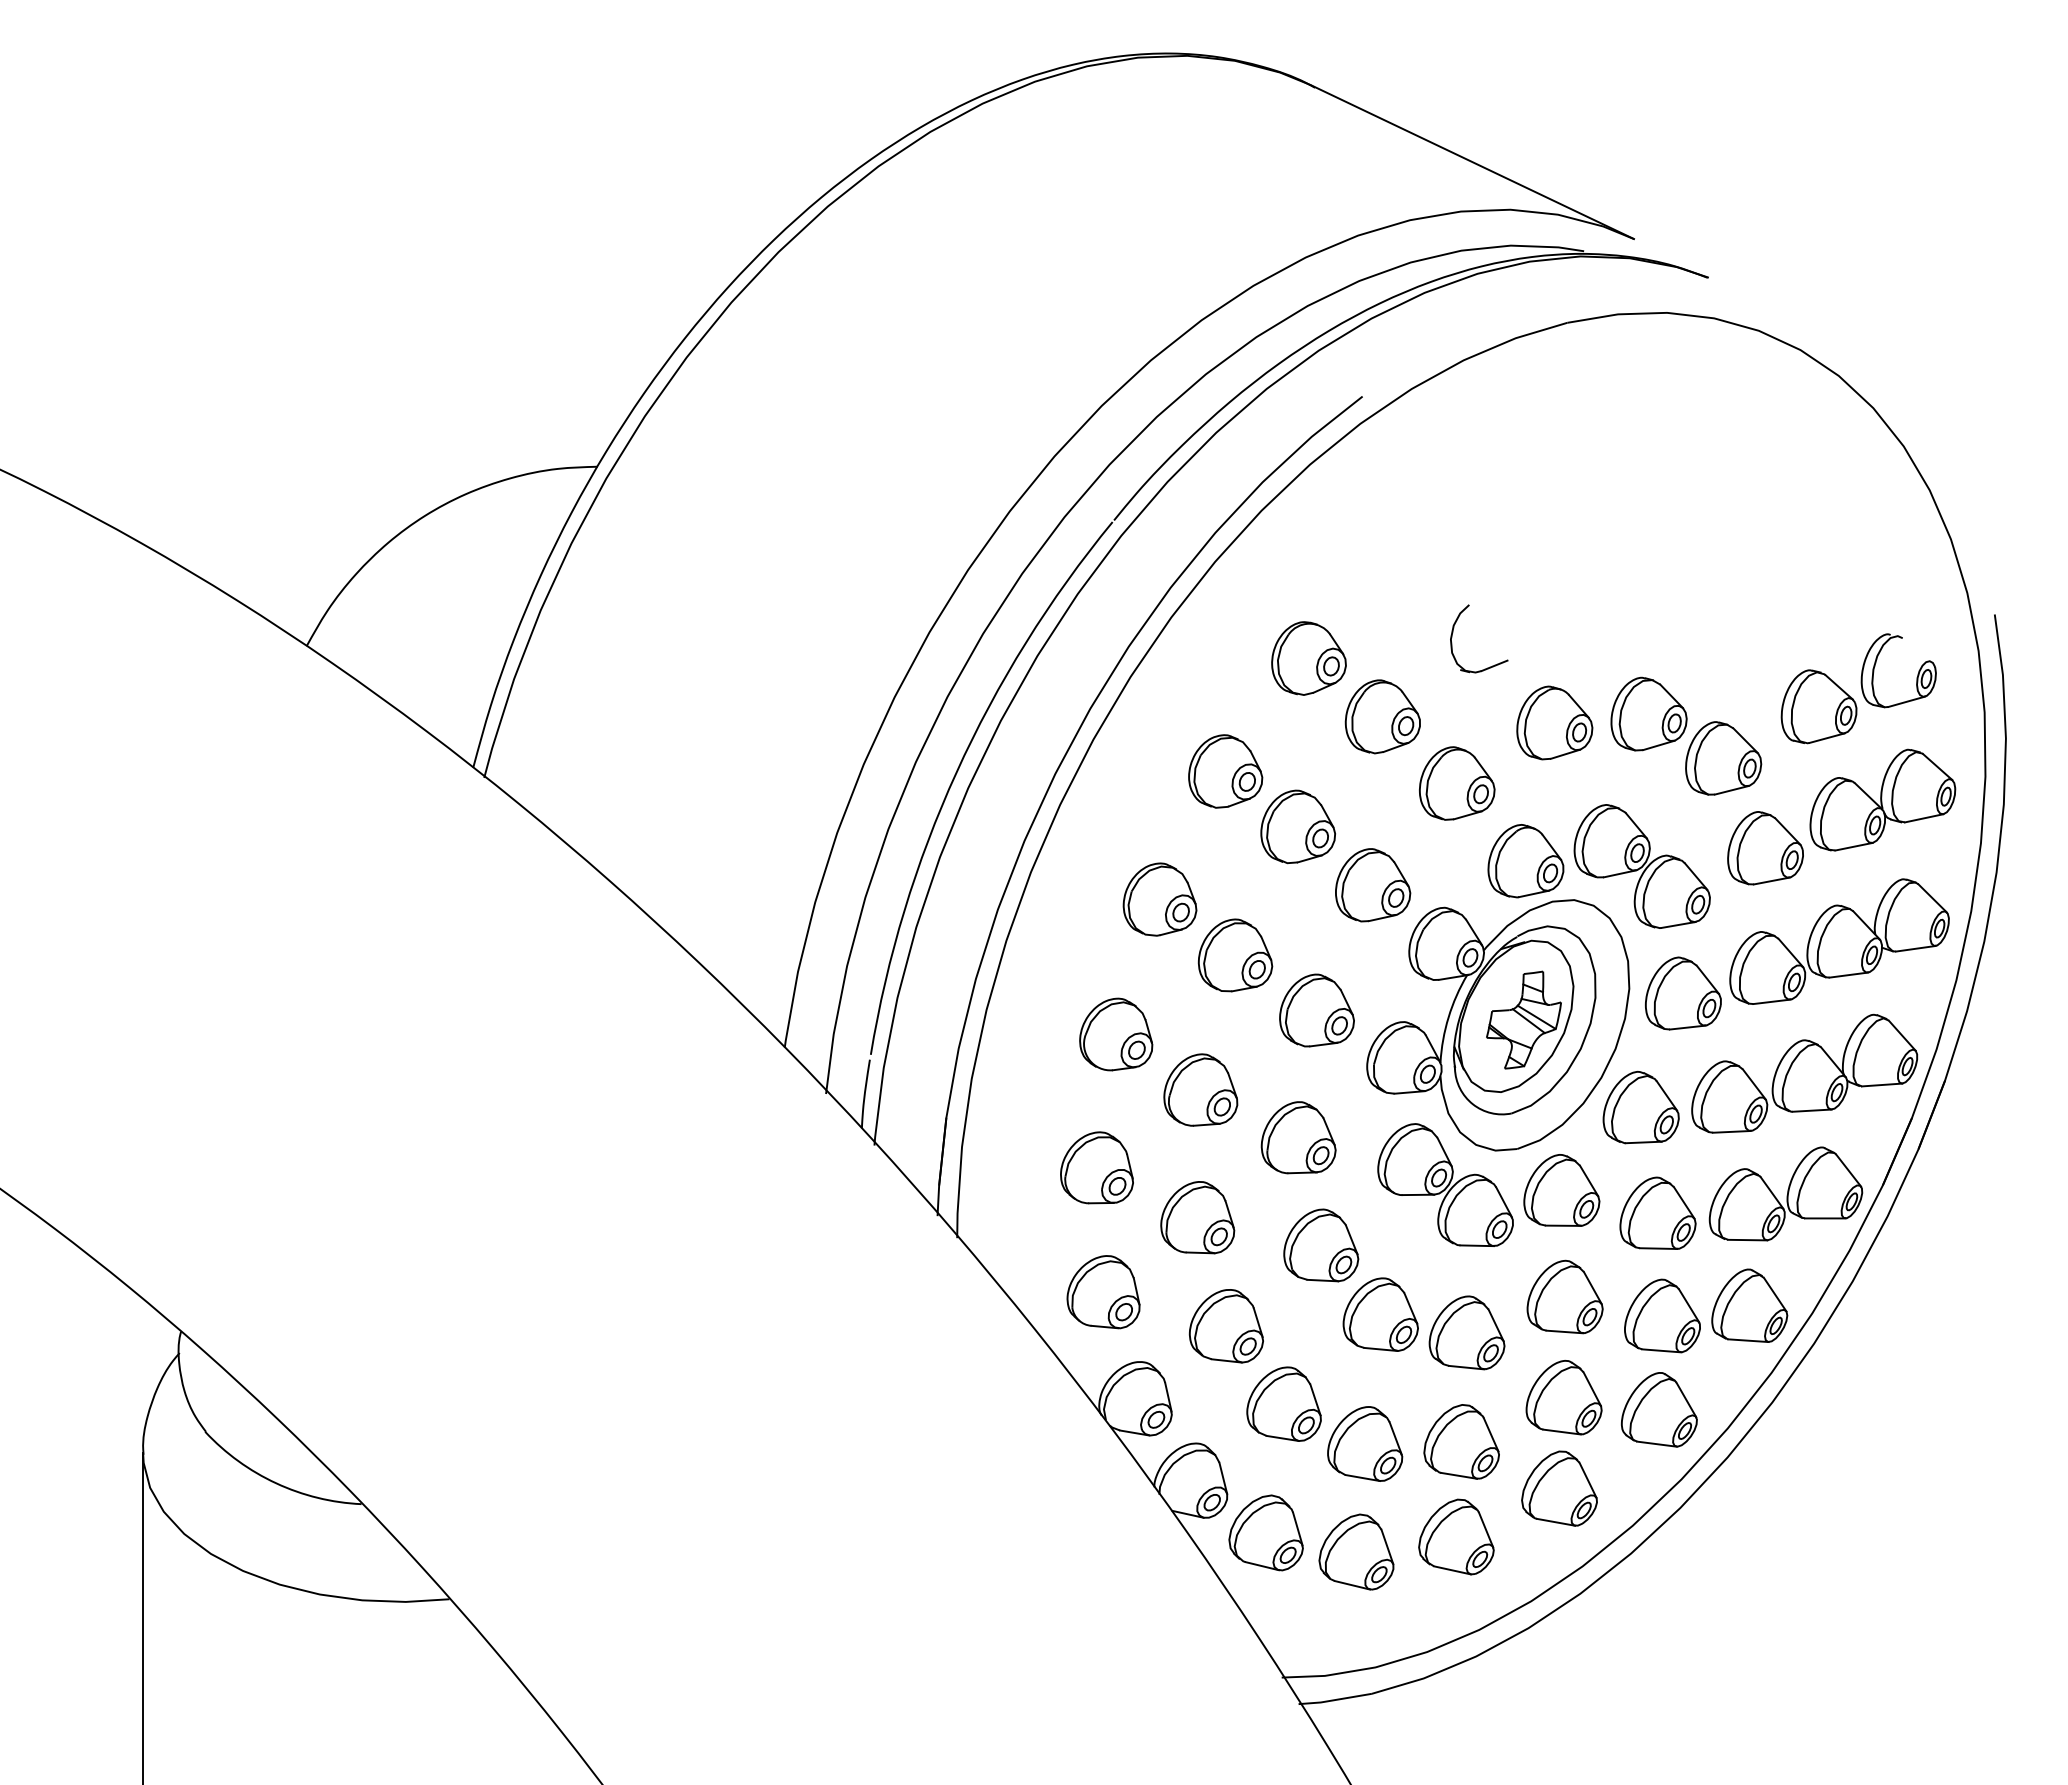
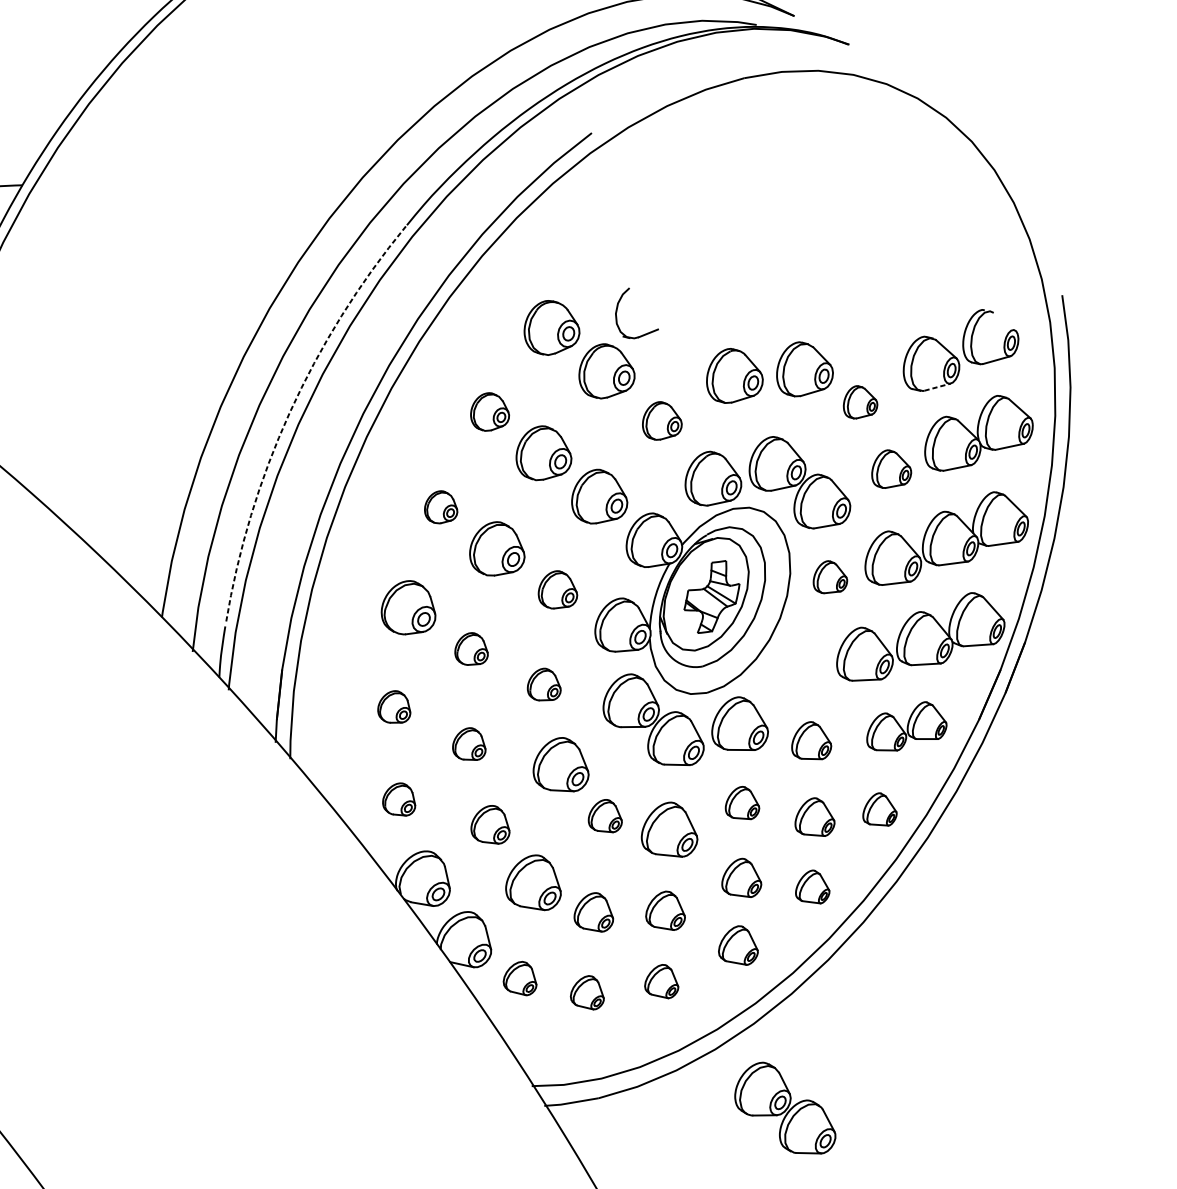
part: (1453, 632) -> (617, 308), moved
line: (1827, 737) -> (937, 386), solid -> dashed
part: (1723, 758) -> (860, 402), size x0.6
part: (1225, 771) -> (489, 412), size x0.7
arc: (956, 772) -> (289, 412), solid -> dashed
part: (1457, 783) -> (662, 420), size x0.7
part: (1765, 848) -> (891, 469), size x0.7
part: (1159, 899) -> (440, 507), size x0.6
part: (1682, 993) -> (829, 577), size x0.6
part: (1316, 1010) -> (557, 589), size x0.7
part: (1200, 1089) -> (471, 648), size x0.6
part: (1640, 1107) -> (798, 662), removed
part: (1298, 1137) -> (544, 684), size x0.6
part: (1096, 1167) -> (393, 706), size x0.6
part: (1785, 1193) -> (906, 725), size x0.7
part: (1657, 1212) -> (811, 740), size x0.7
part: (1197, 1217) -> (469, 743), size x0.6
part: (1103, 1292) -> (399, 799), size x0.6
part: (1564, 1296) -> (742, 802), size x0.6
part: (1749, 1305) -> (879, 809), size x0.6
part: (1380, 1314) -> (605, 816), size x0.6
part: (1662, 1315) -> (815, 816), size x0.7
part: (1225, 1326) -> (489, 824), size x0.7
part: (1563, 1397) -> (741, 877), size x0.7
part: (1659, 1409) -> (812, 886), size x0.6
part: (1461, 1441) -> (665, 910), size x0.7
part: (1365, 1443) -> (594, 911), size x0.7
part: (1559, 1488) -> (738, 945), size x0.7
part: (1265, 1532) -> (519, 978), size x0.6
part: (1456, 1536) -> (661, 981), size x0.6
part: (1356, 1551) -> (587, 992), size x0.6
part: (1622, 1706) -> (785, 1107), added

